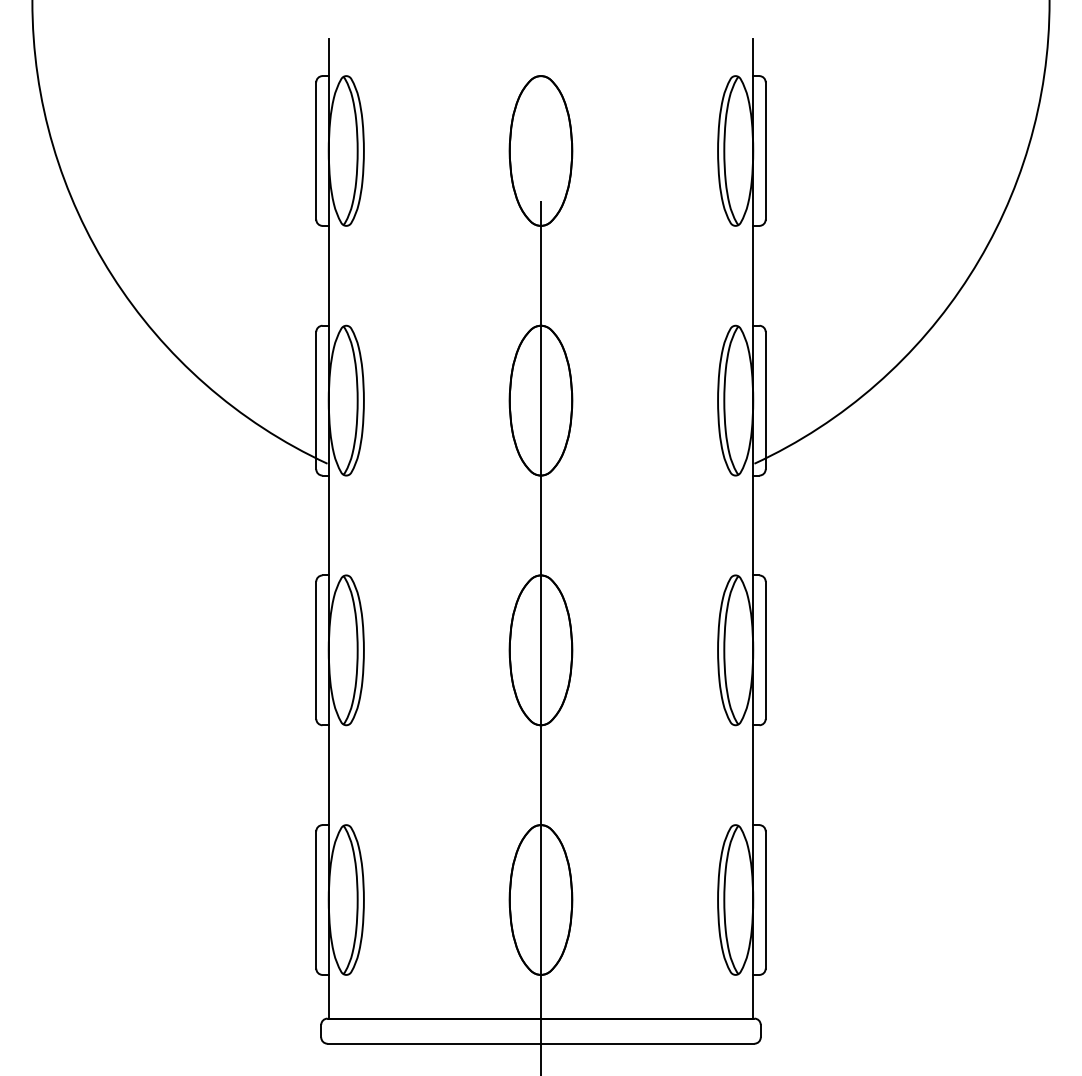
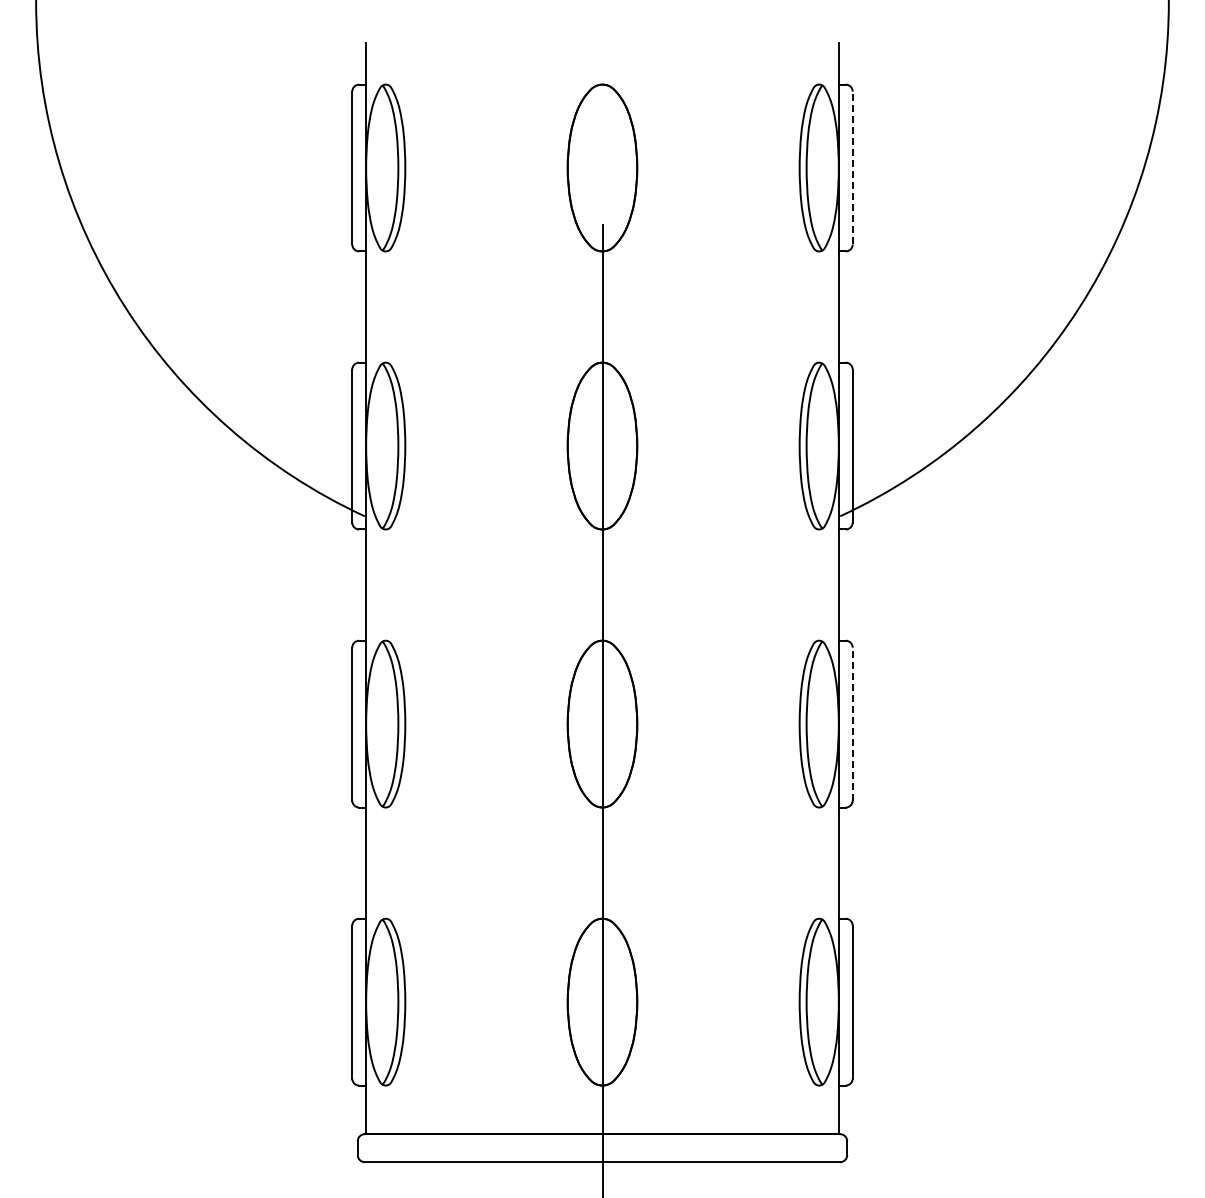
line: (765, 150) -> (852, 167), solid -> dashed
line: (765, 649) -> (852, 723), solid -> dashed

